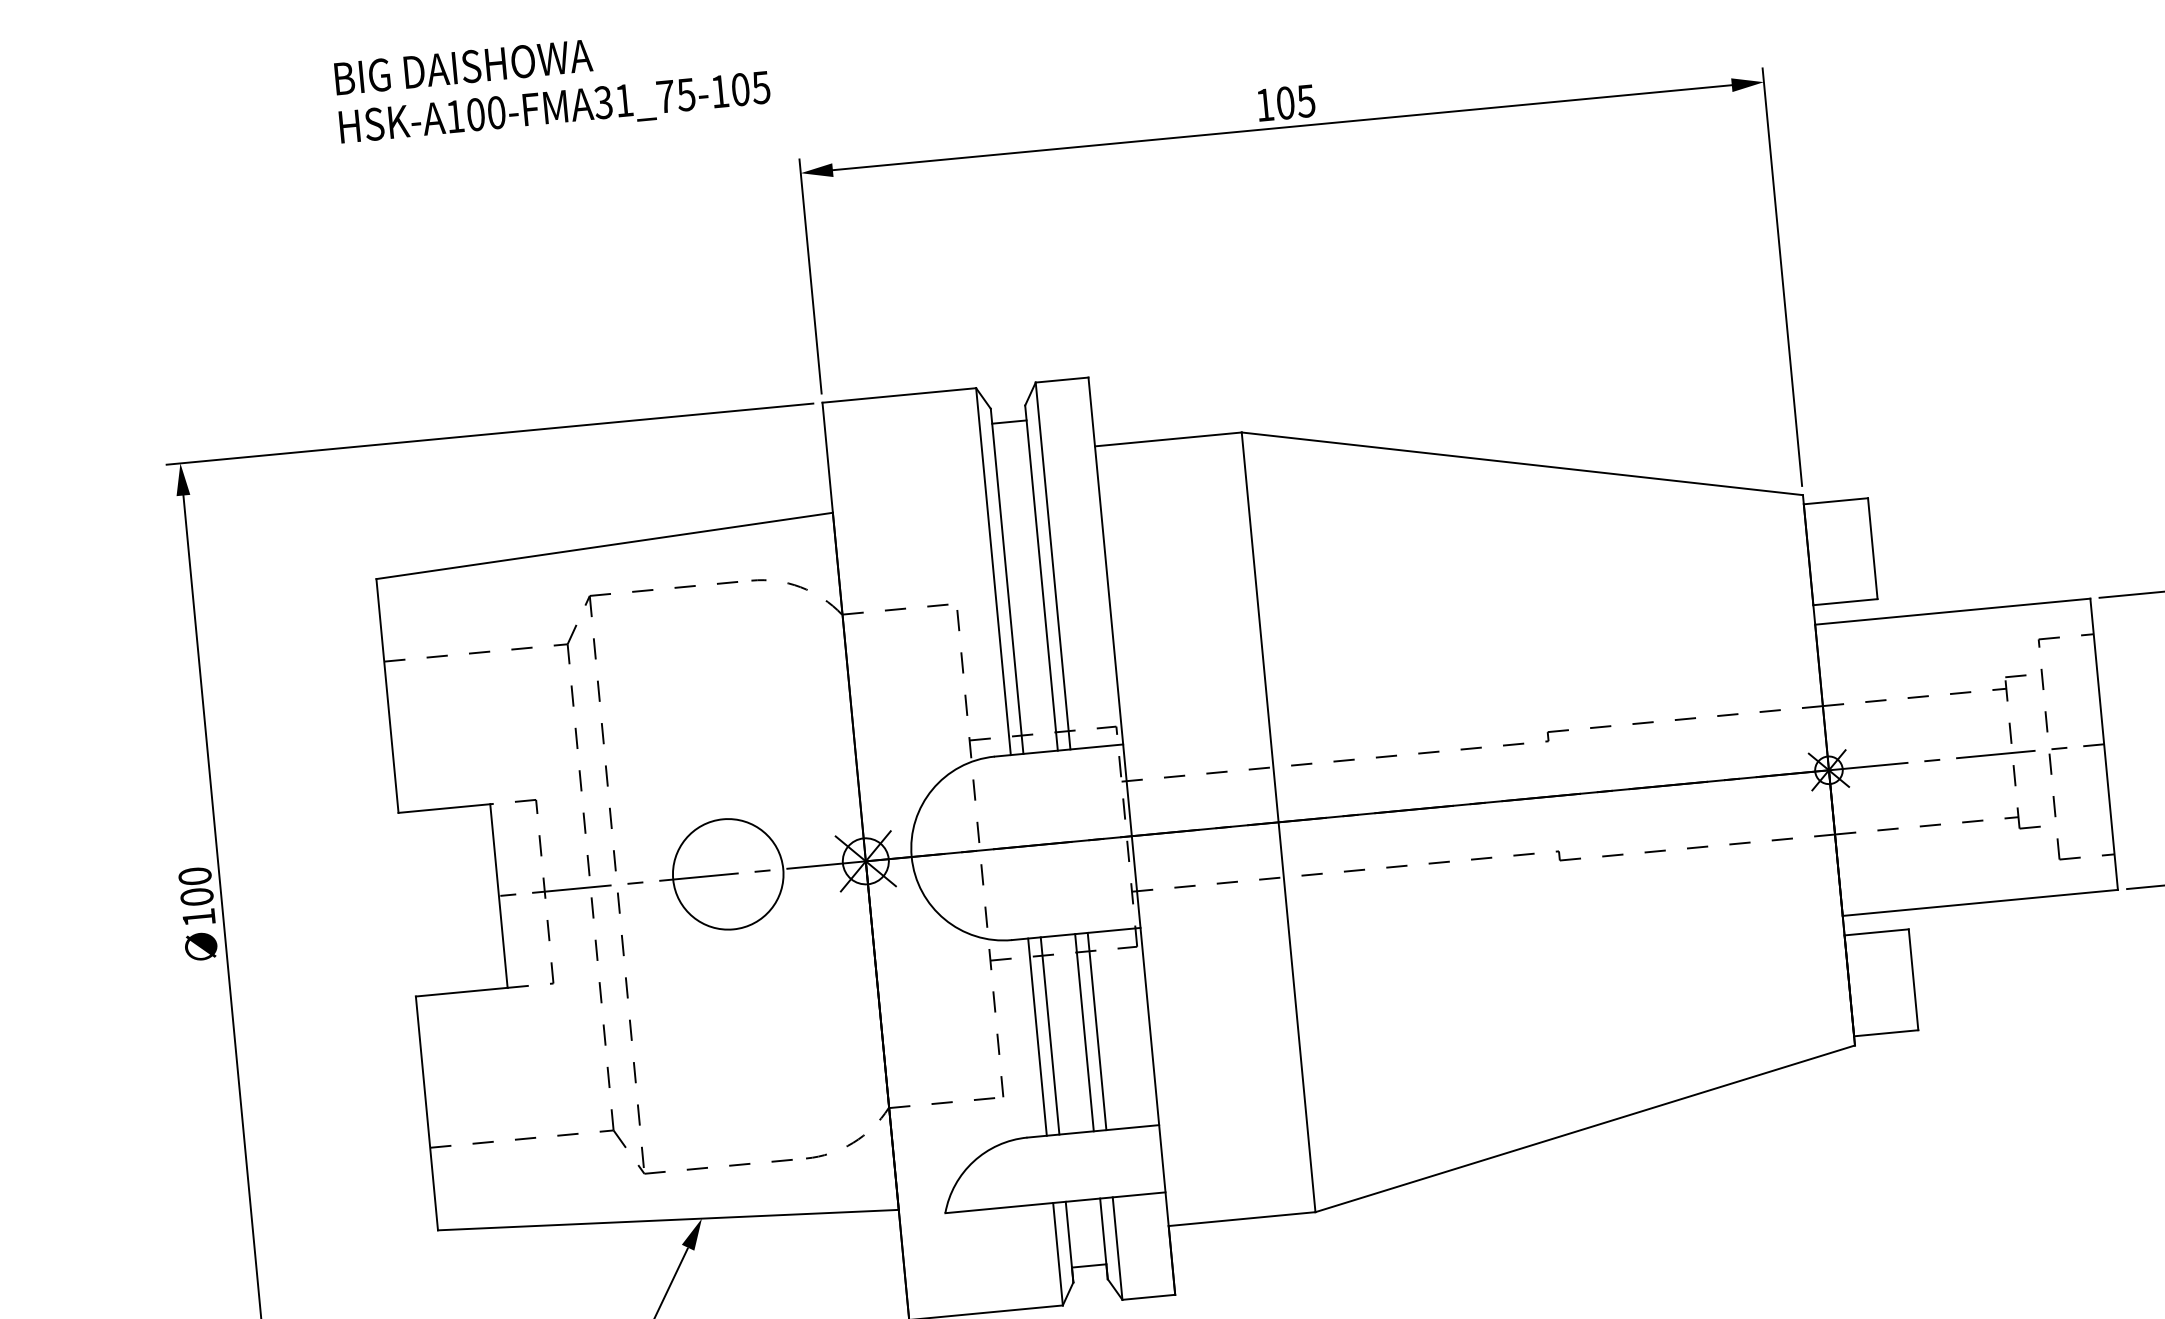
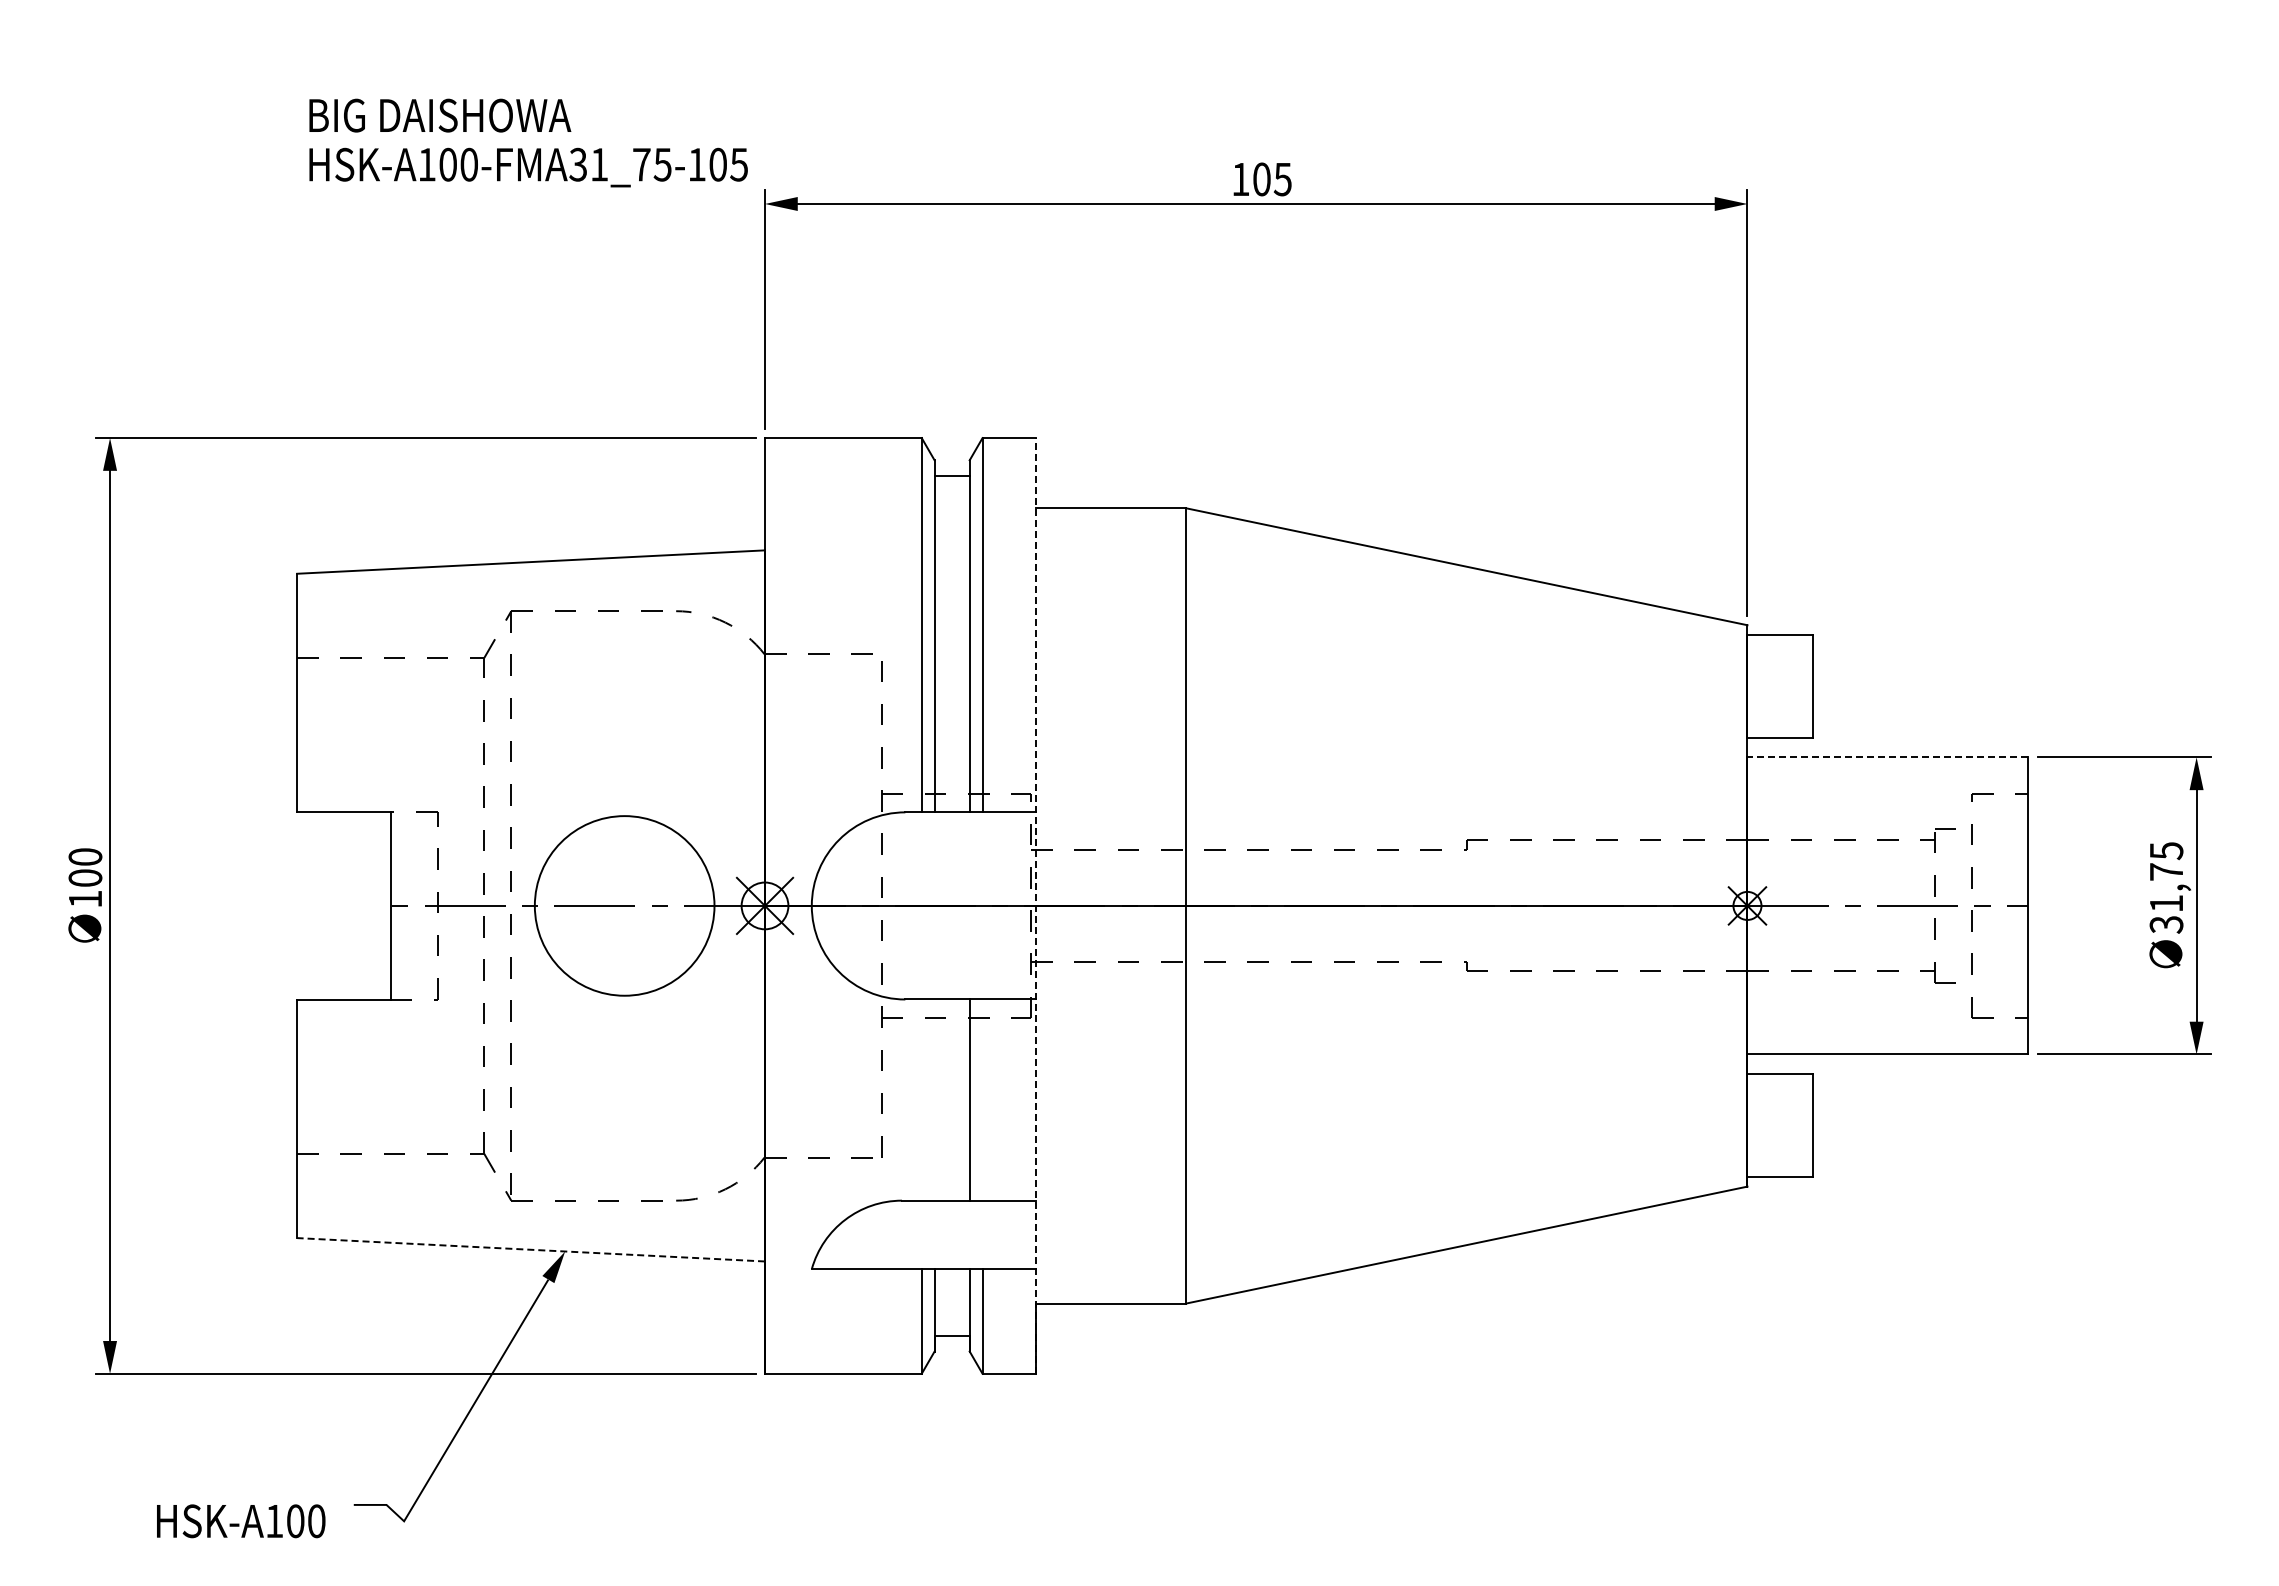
text: (552, 85) -> (528, 142), moved
line: (1952, 611) -> (1887, 757), solid -> dashed
line: (1131, 835) -> (1036, 905), solid -> dashed
circle: (728, 873) -> (624, 905), size x1.6
line: (1096, 1030) -> (982, 1099), removed
line: (1049, 1035) -> (934, 1099), removed
line: (1037, 1036) -> (921, 1099), removed
line: (667, 1219) -> (530, 1249), solid -> dashed

